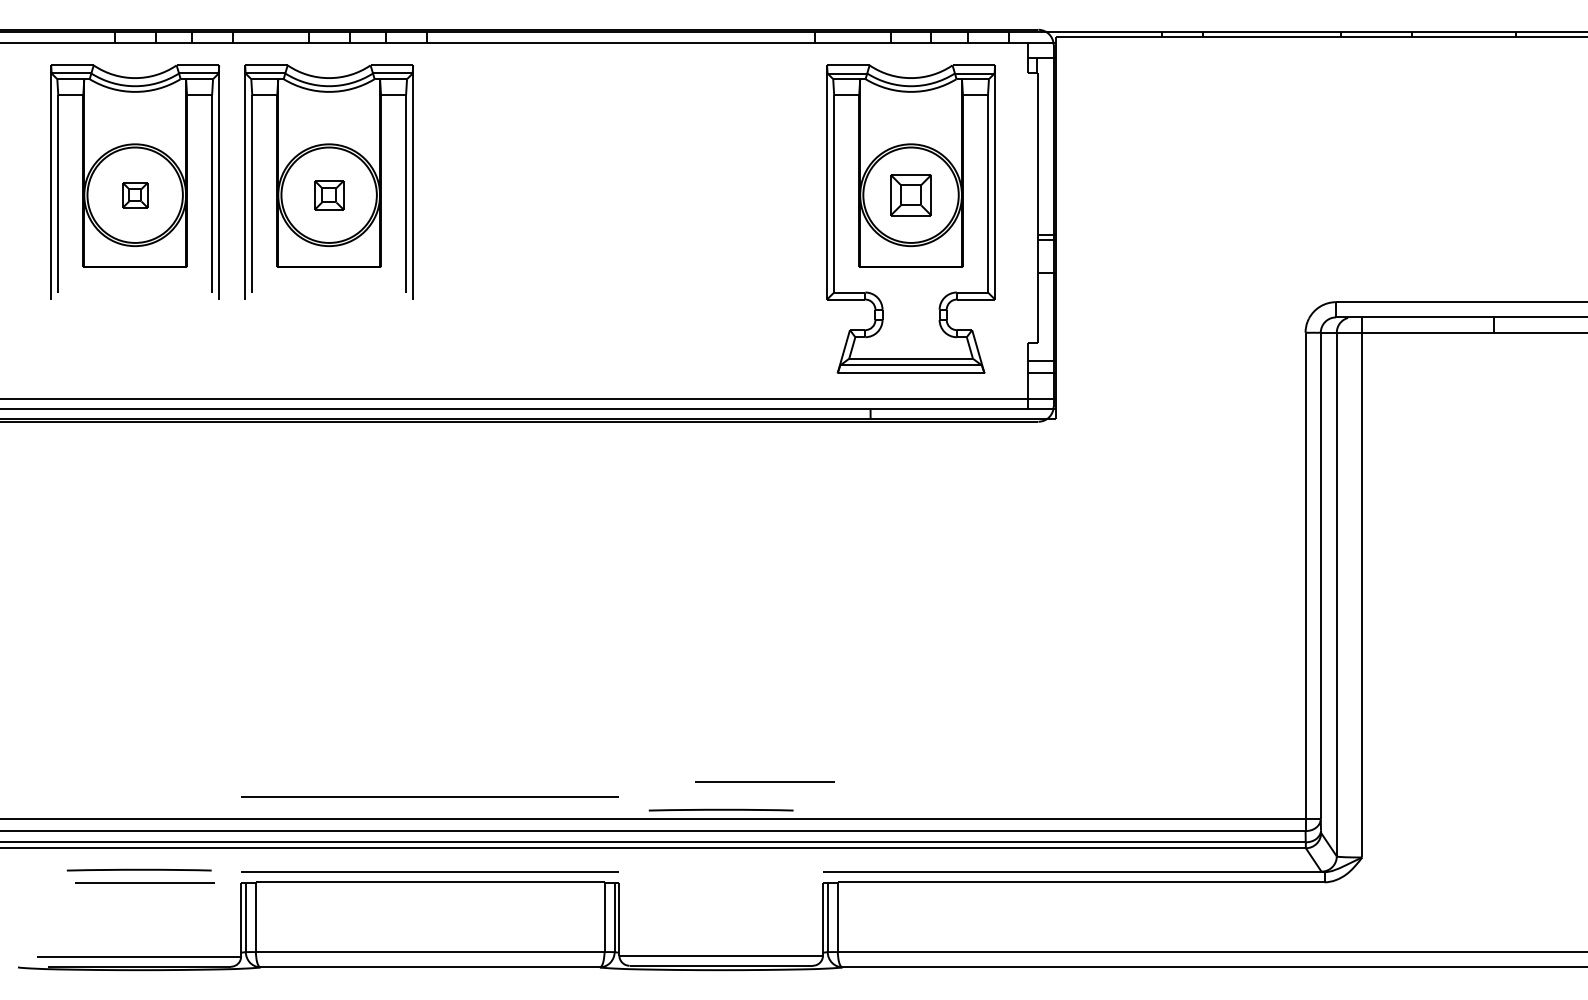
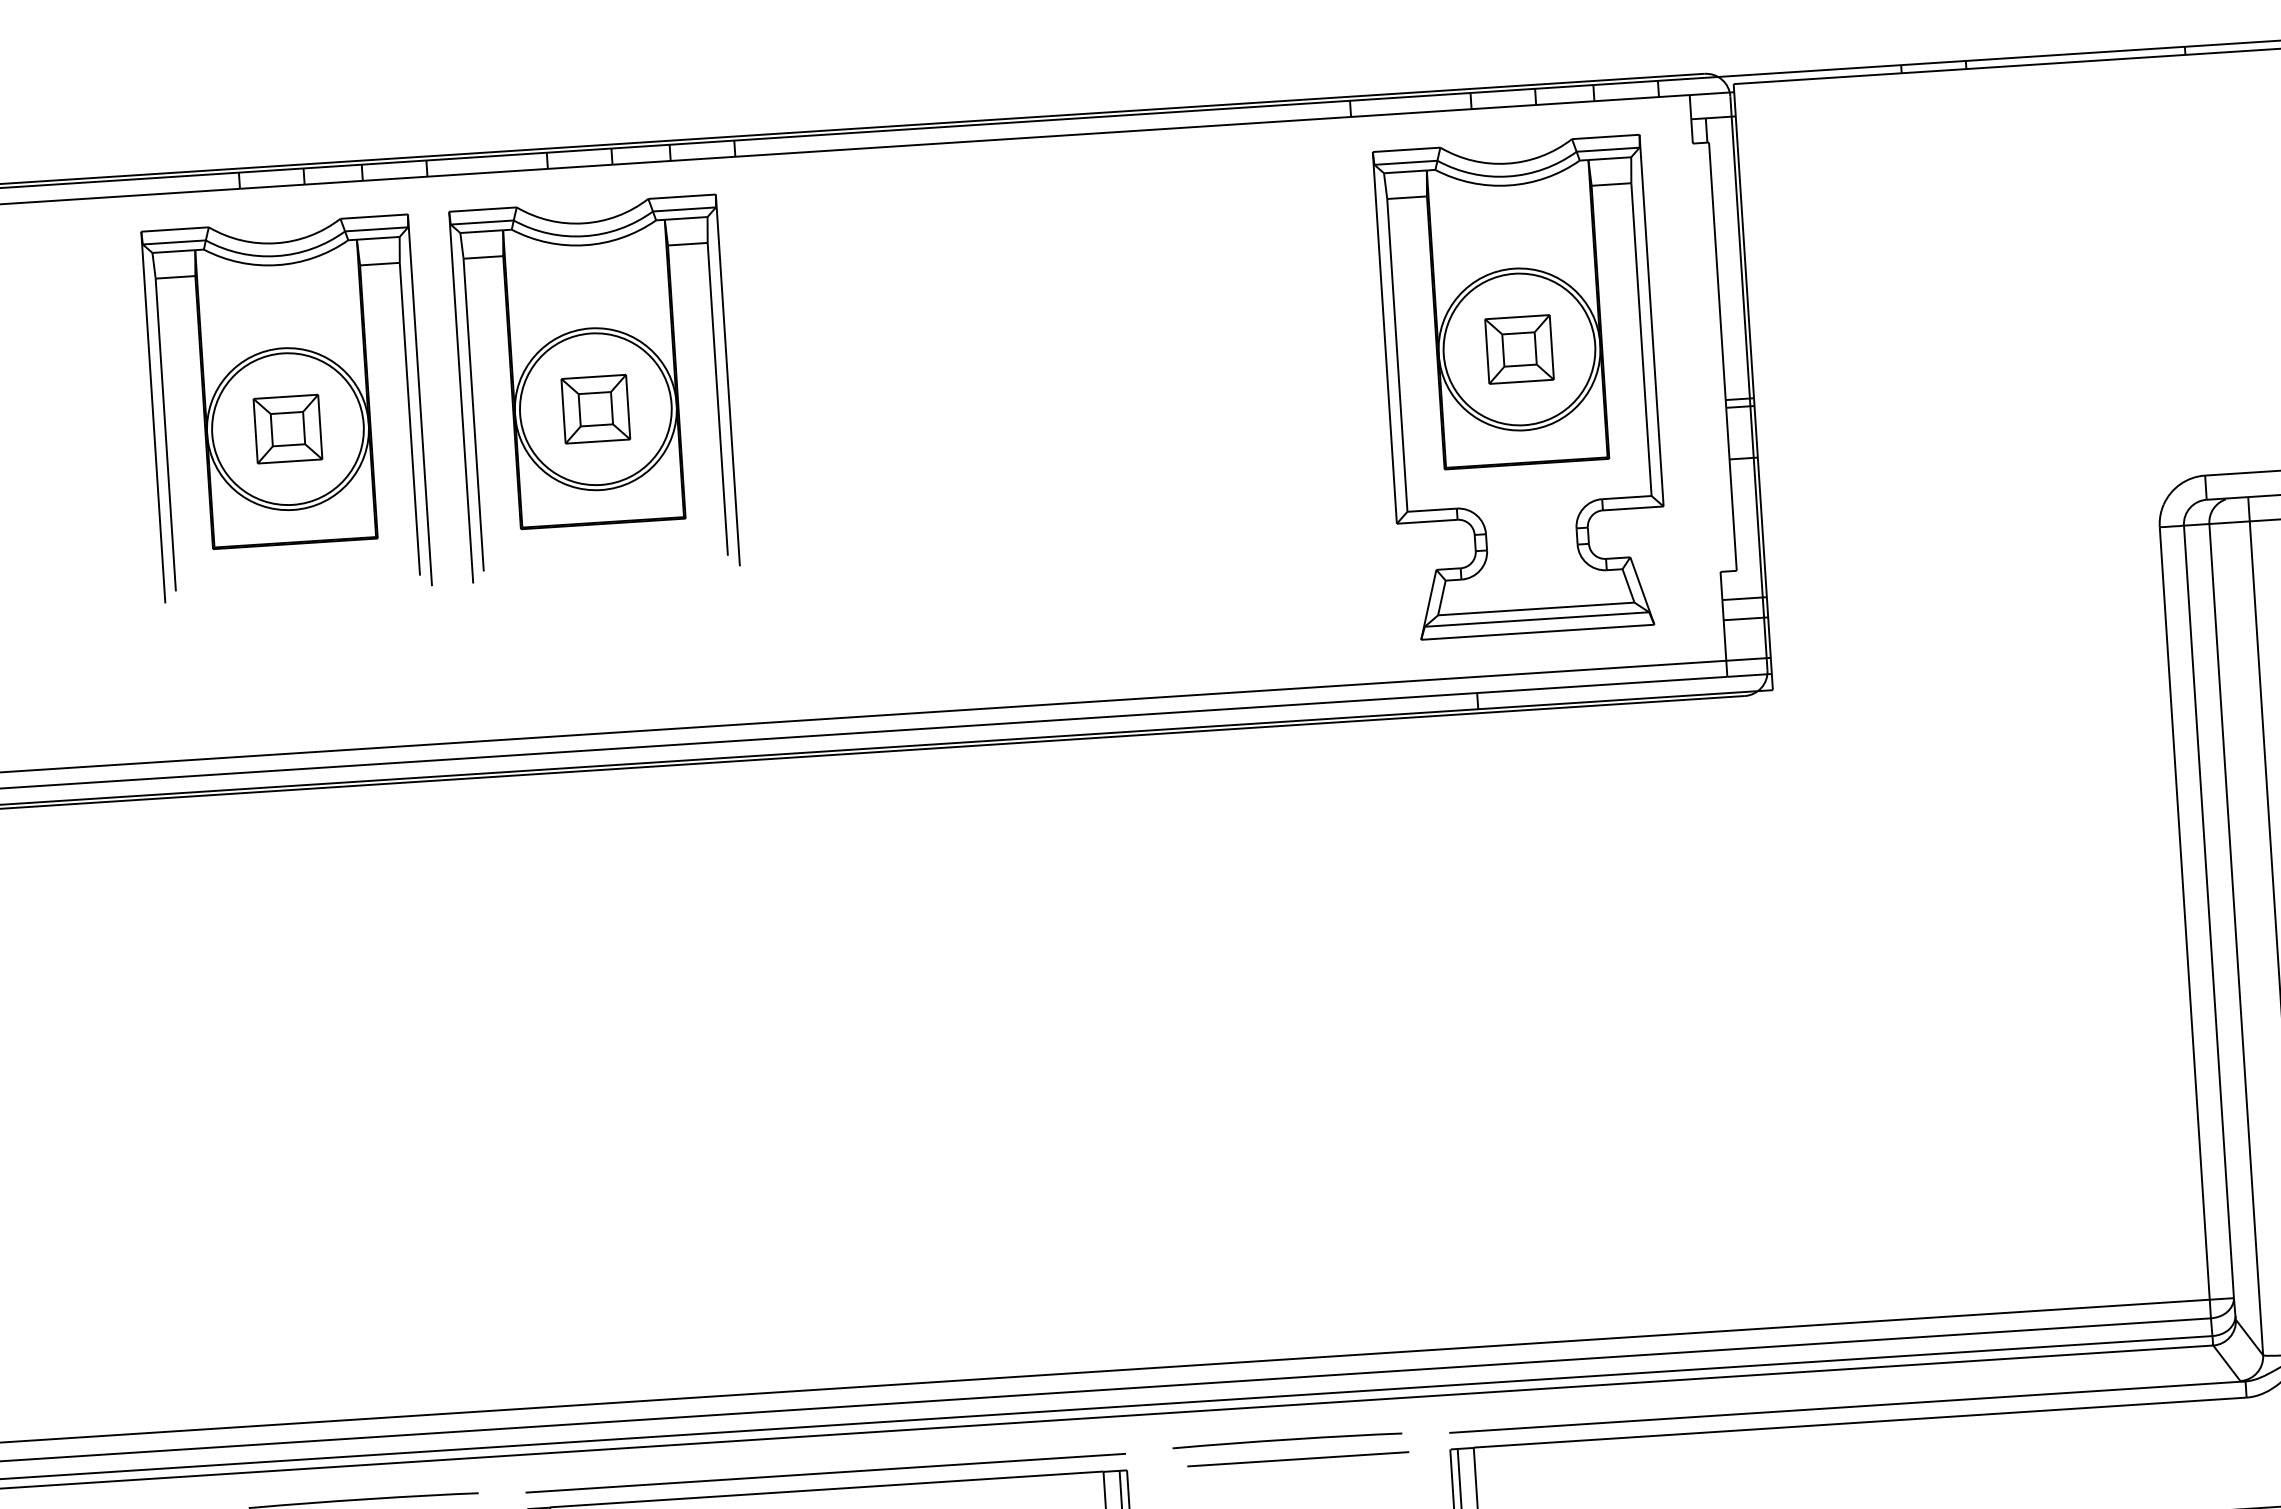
part: (135, 195) -> (288, 429), size x1.67
part: (329, 195) -> (596, 409), size x1.43
line: (764, 781) -> (1297, 1459), moved
line: (429, 796) -> (816, 1353), removed
line: (720, 809) -> (1286, 1439), moved

